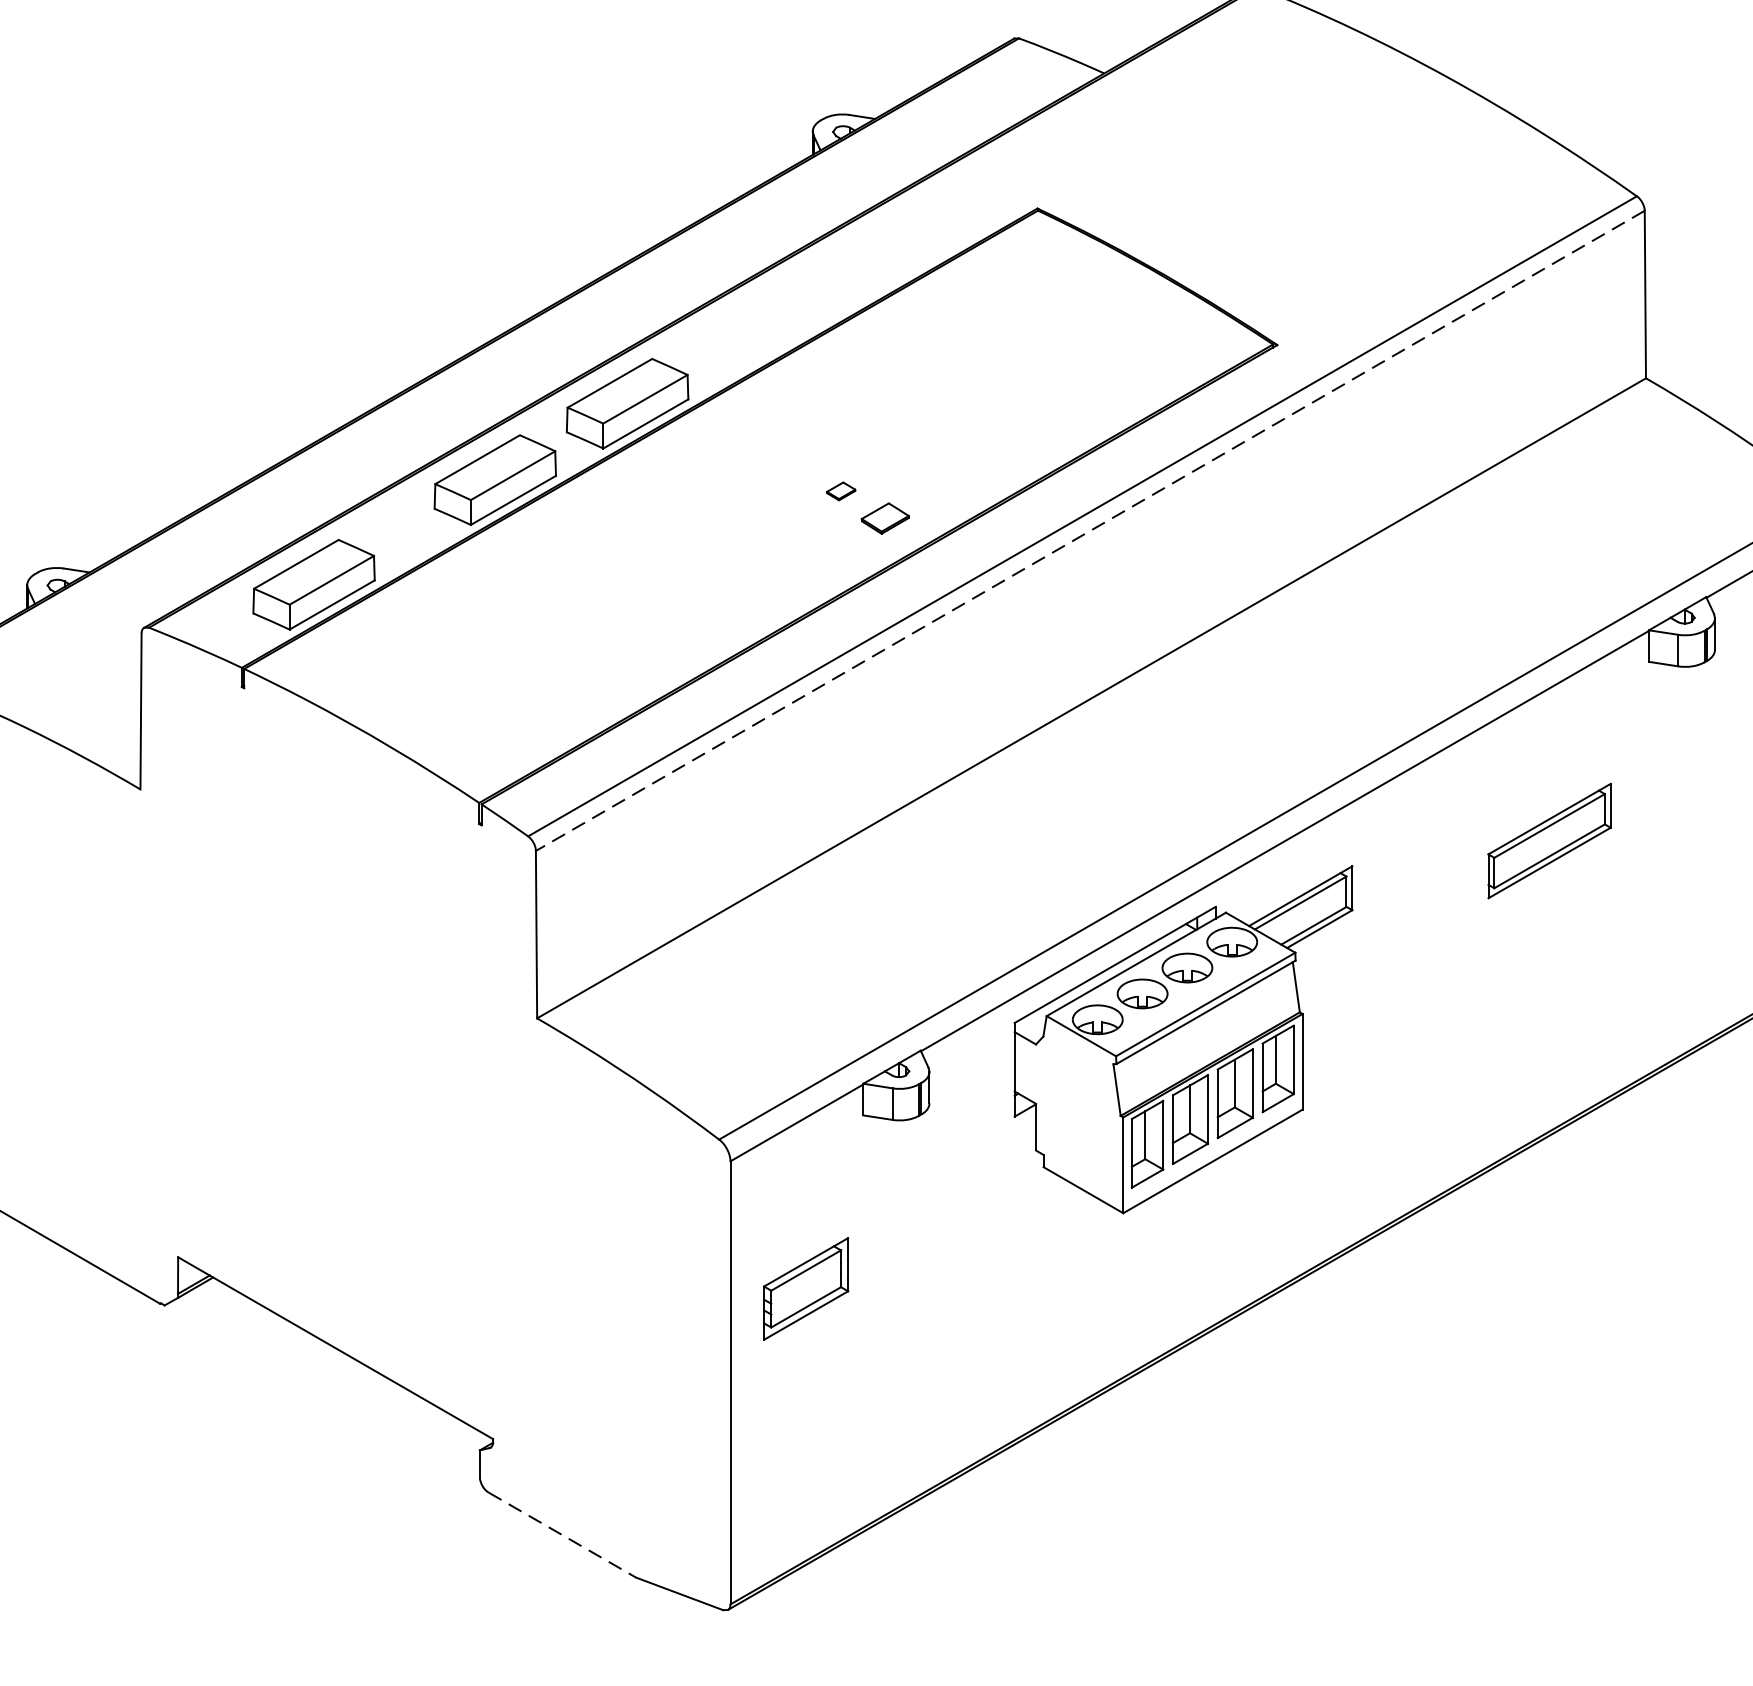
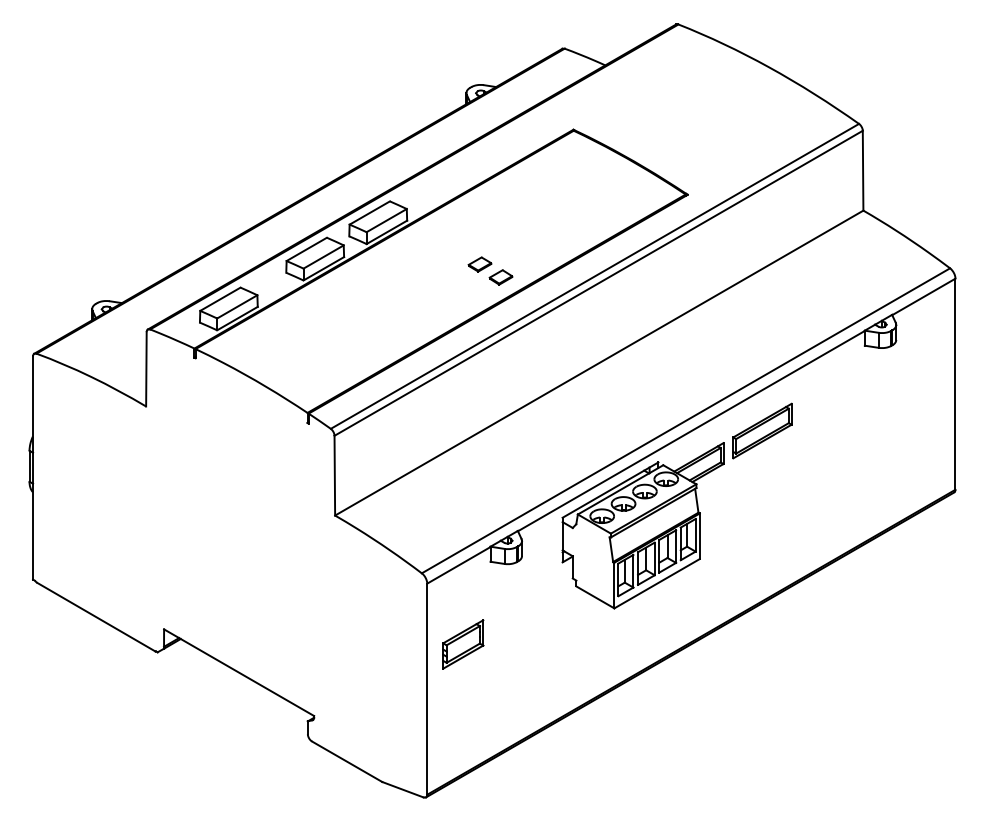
part: (840, 491) -> (479, 264), size x1.67
line: (1089, 531) -> (598, 283), dashed -> solid
part: (1549, 839) -> (762, 430), moved
line: (563, 1534) -> (347, 761), dashed -> solid

